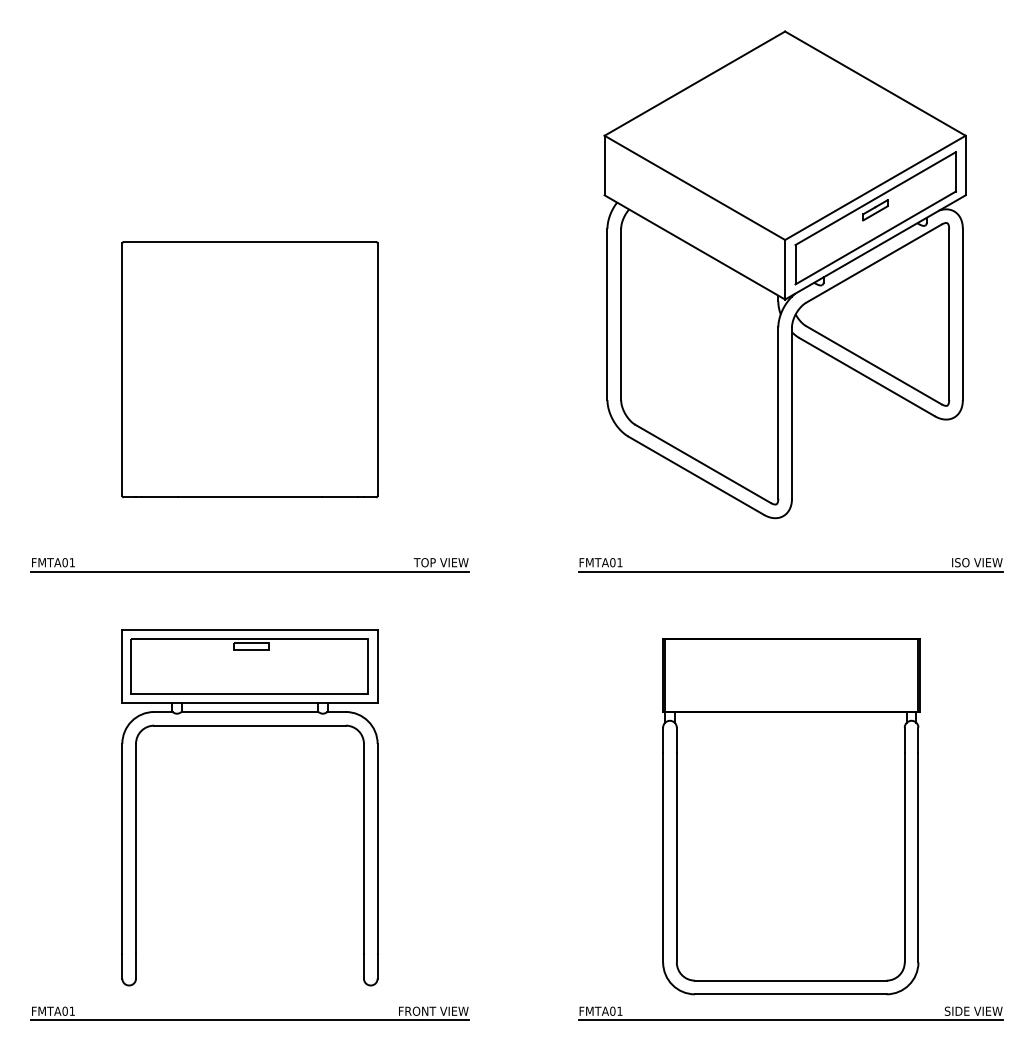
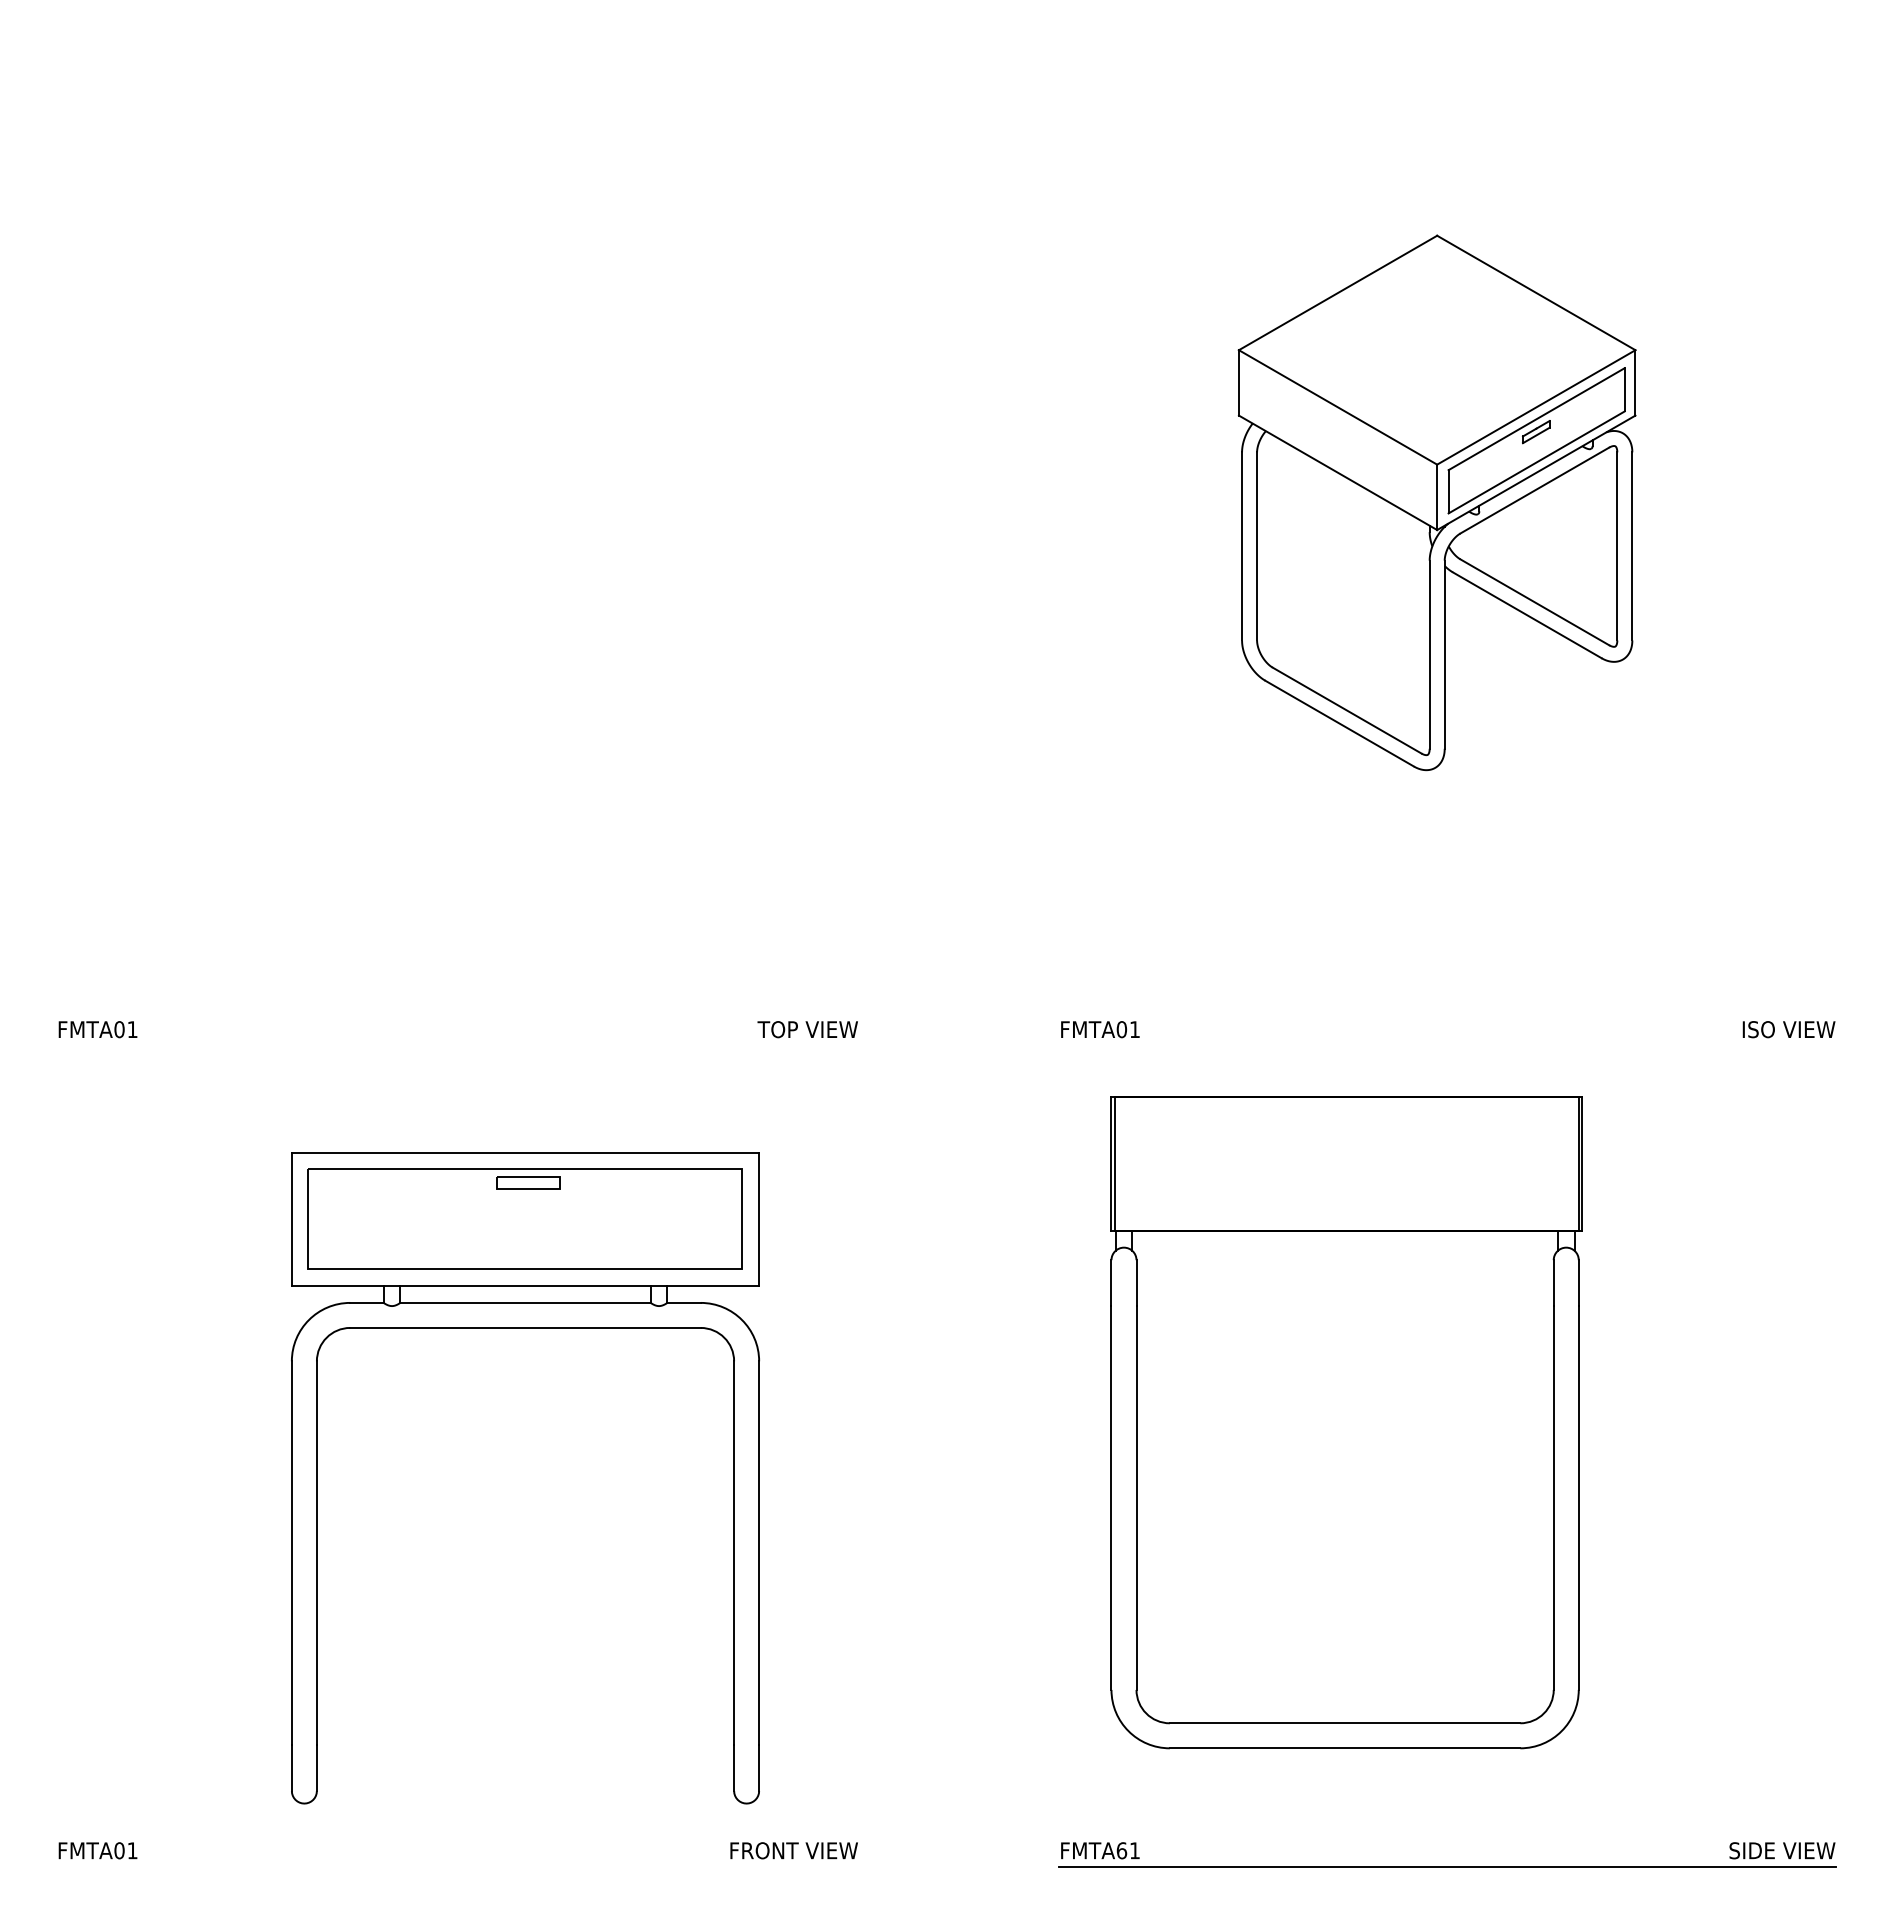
part: (784, 274) -> (1436, 502), size x0.6
part: (249, 369) -> (456, 676), removed
line: (249, 571) -> (456, 1045), removed
line: (790, 571) -> (1447, 1045), removed
part: (249, 726) -> (524, 1329), moved
part: (791, 816) -> (1346, 1422), moved
text: (612, 1010) -> (1121, 1849), FMTA01 -> FMTA61
line: (249, 1020) -> (456, 1867), removed

